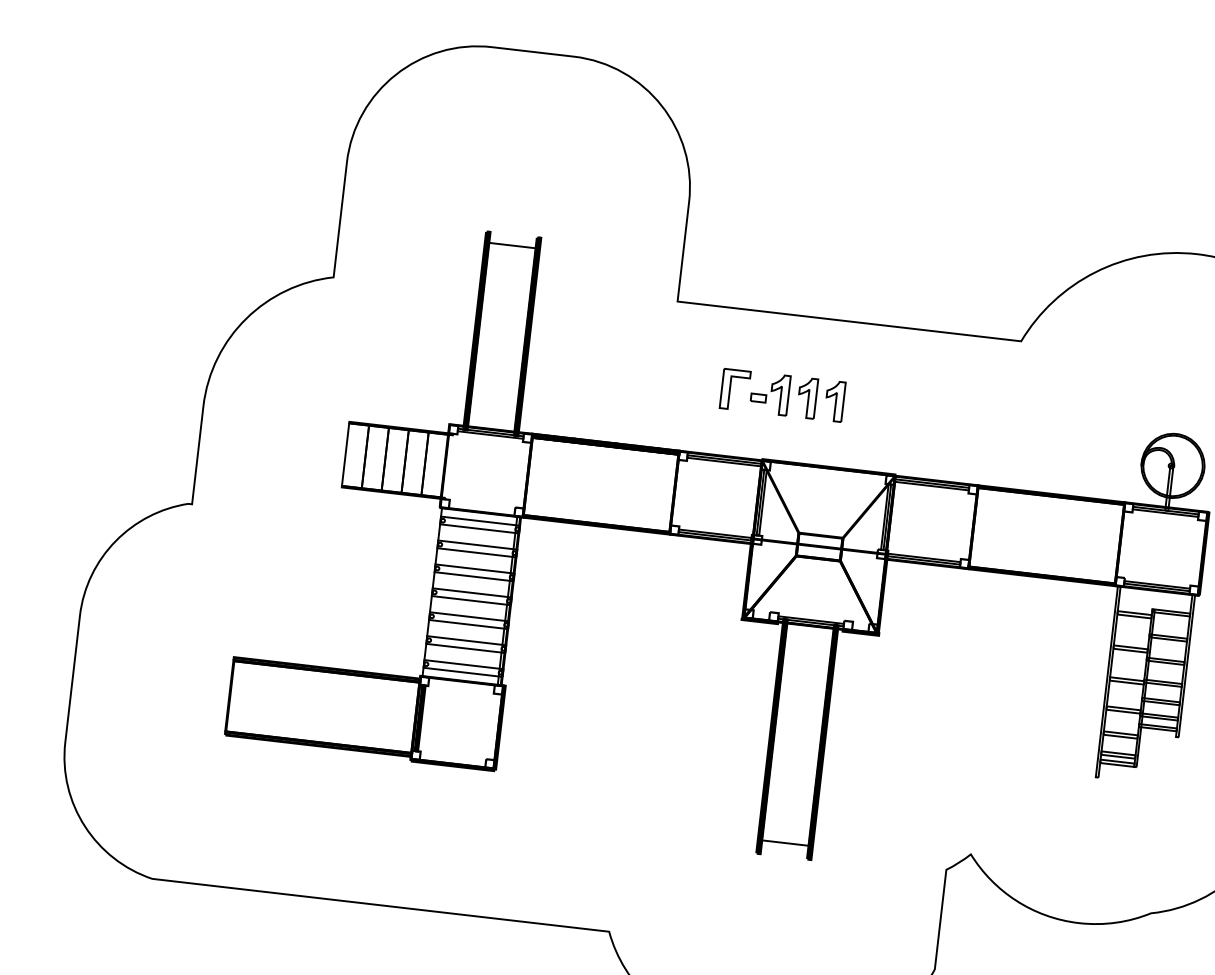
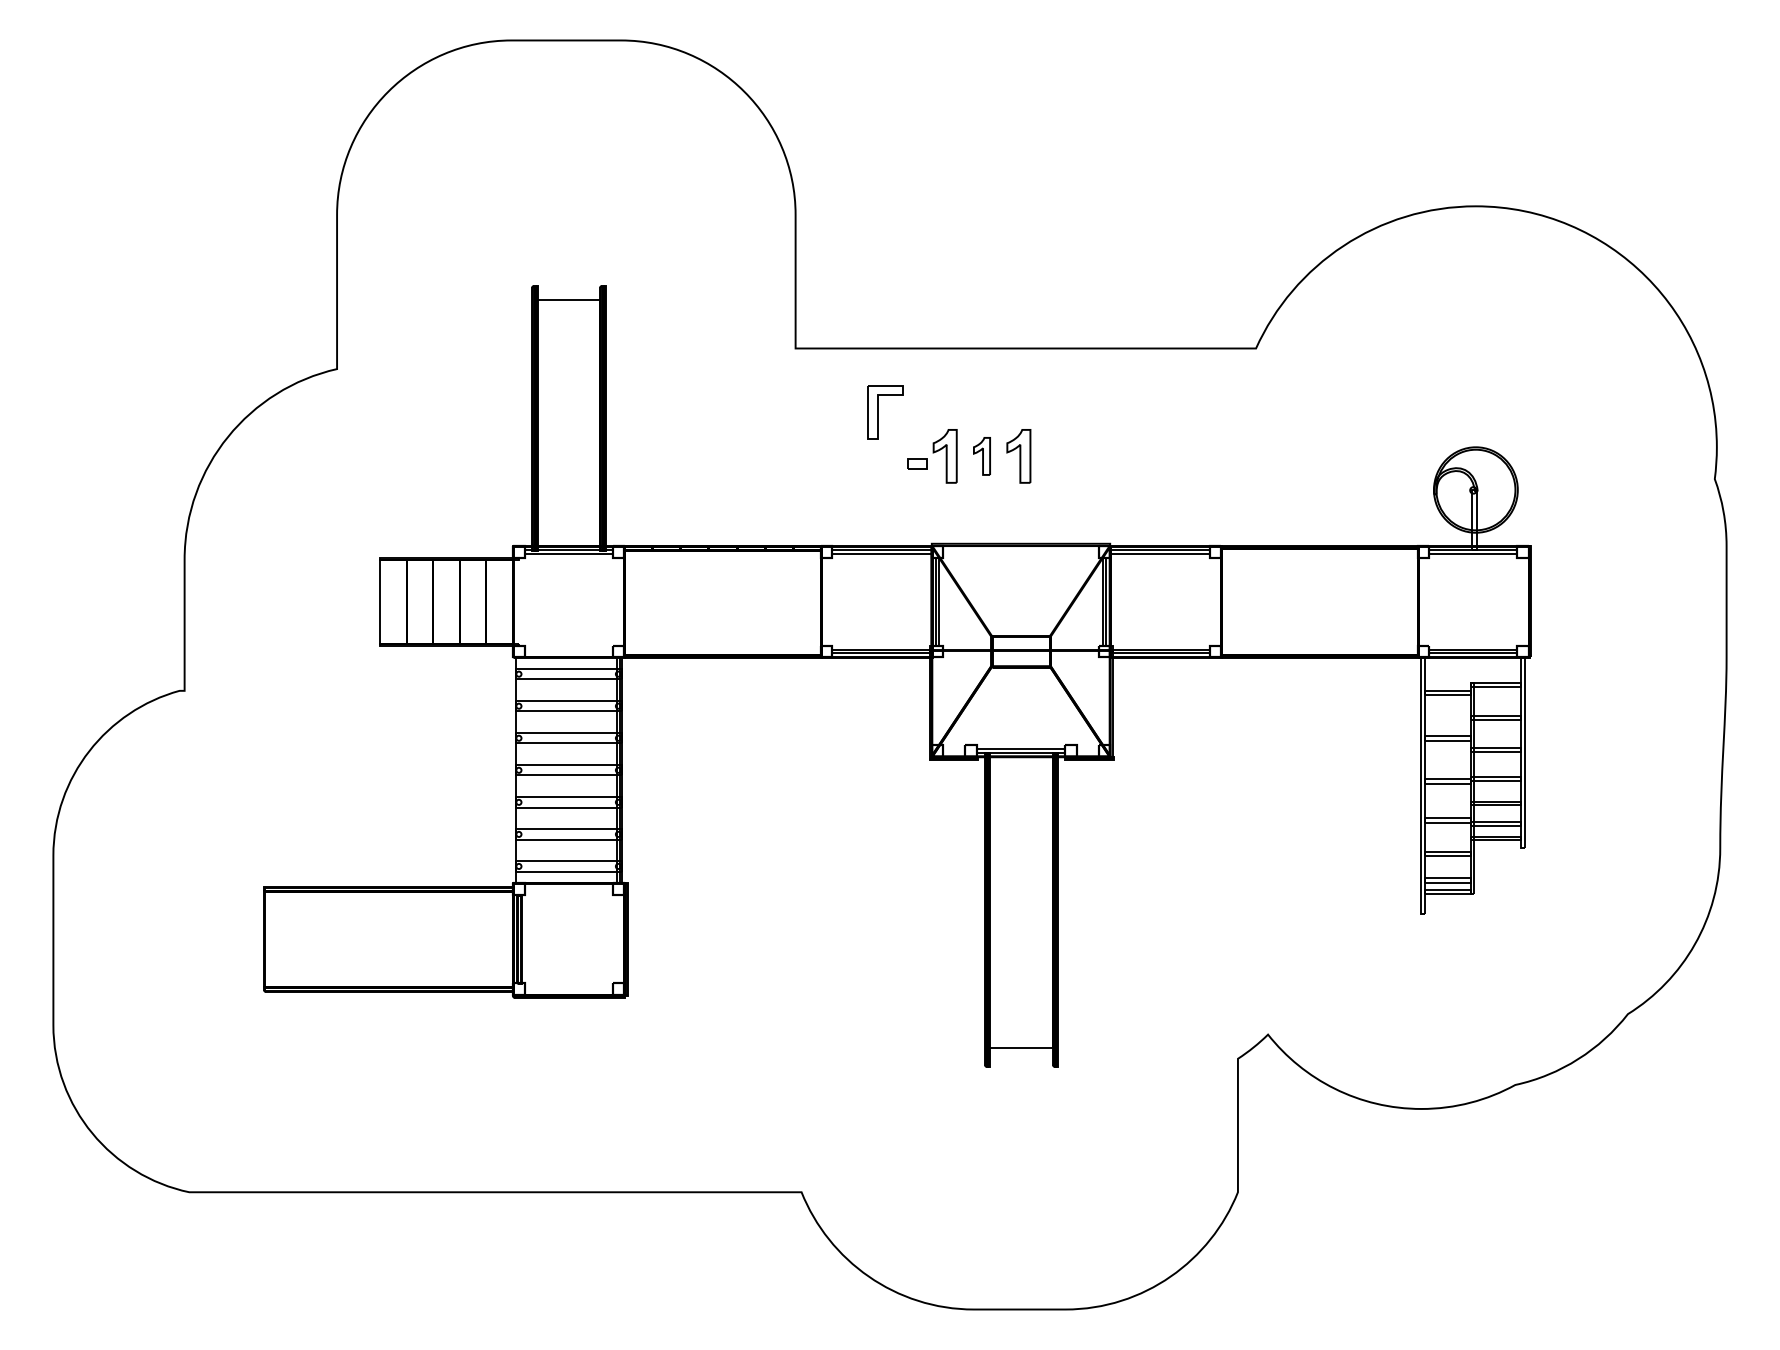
part: (730, 389) -> (878, 412), moved
part: (806, 398) -> (981, 456), size x0.7

